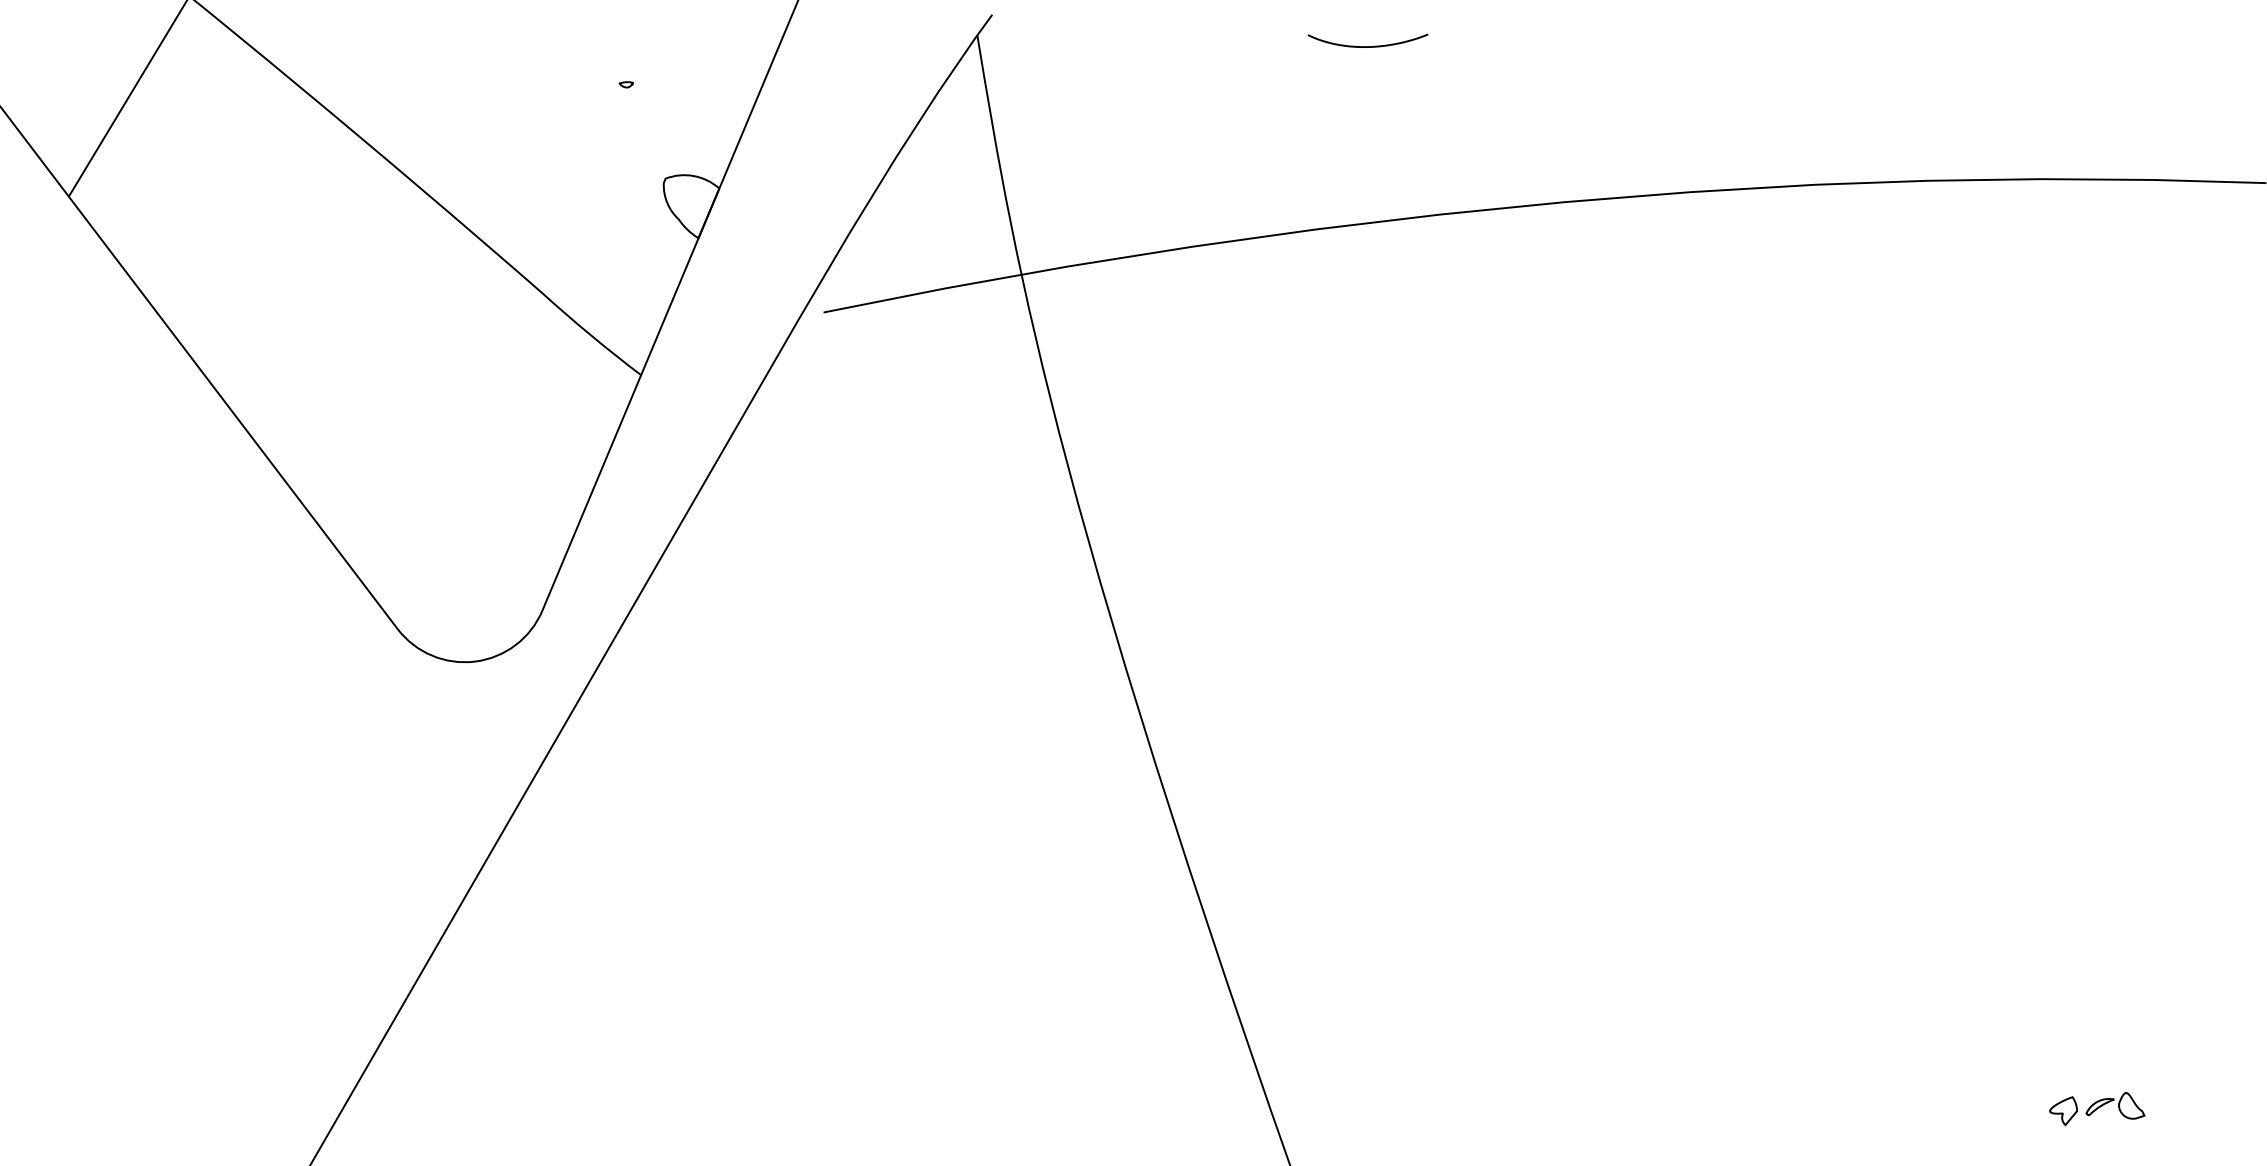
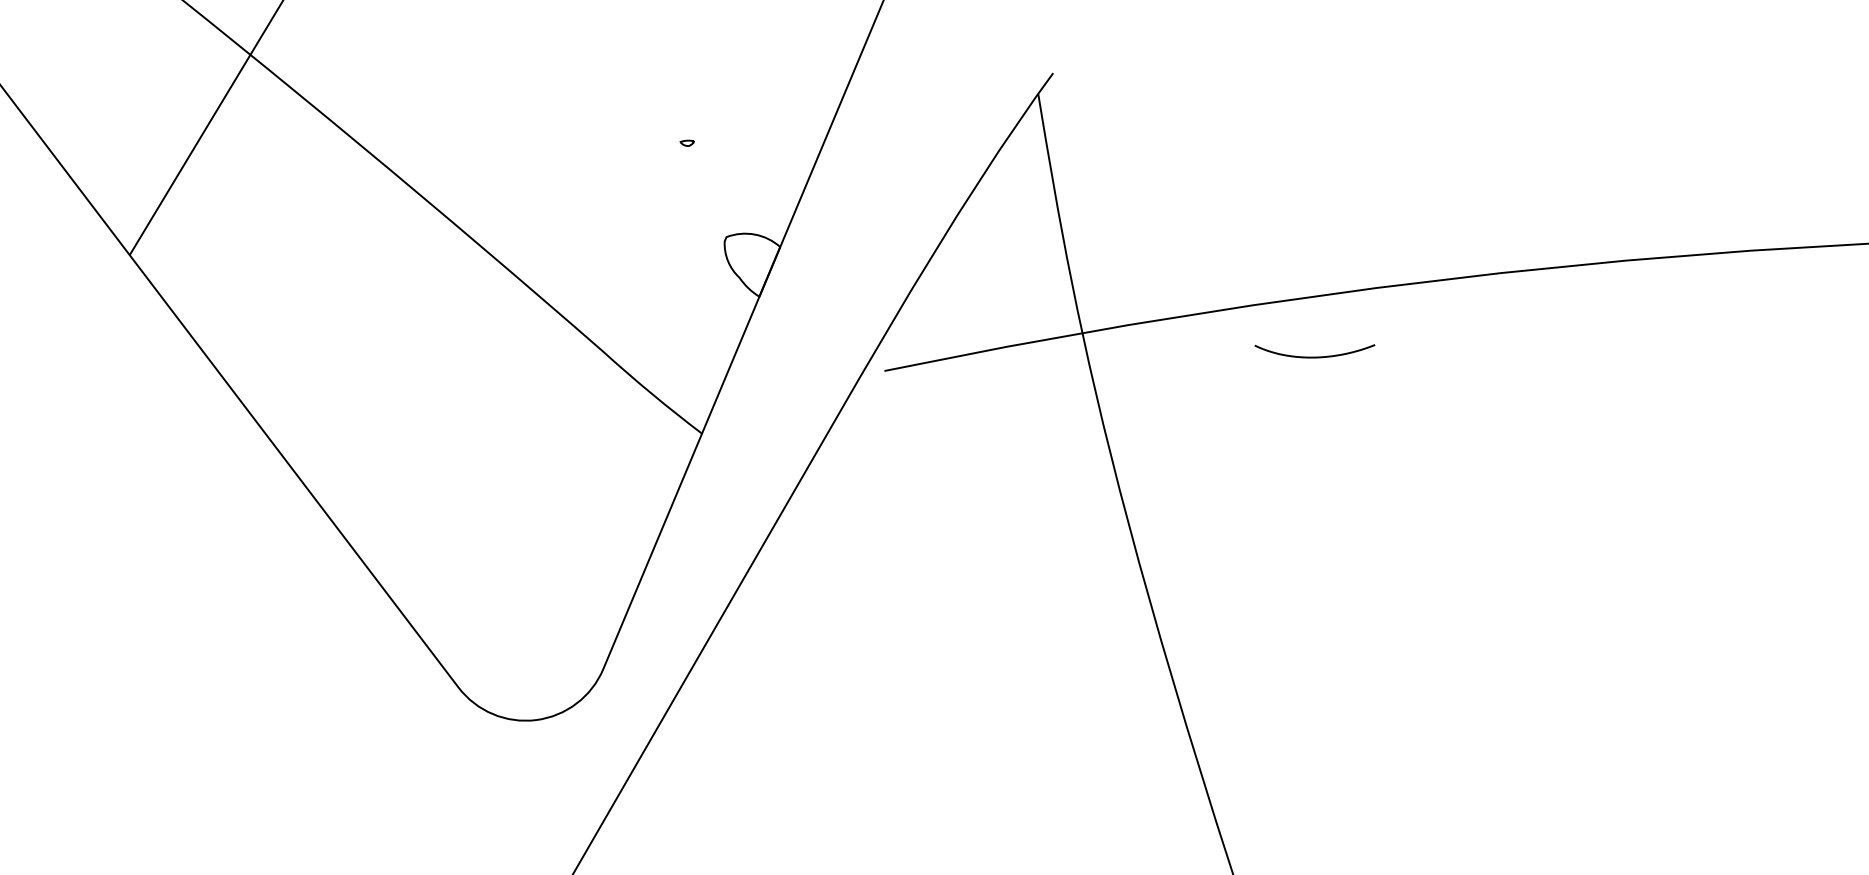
curve: (1367, 46) -> (1314, 356), moved

